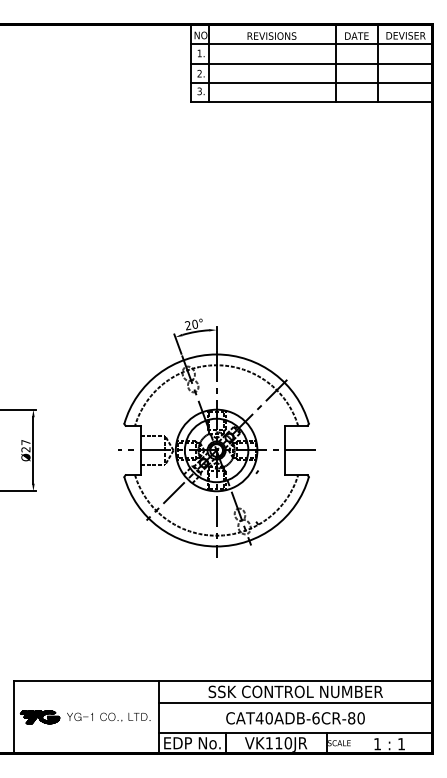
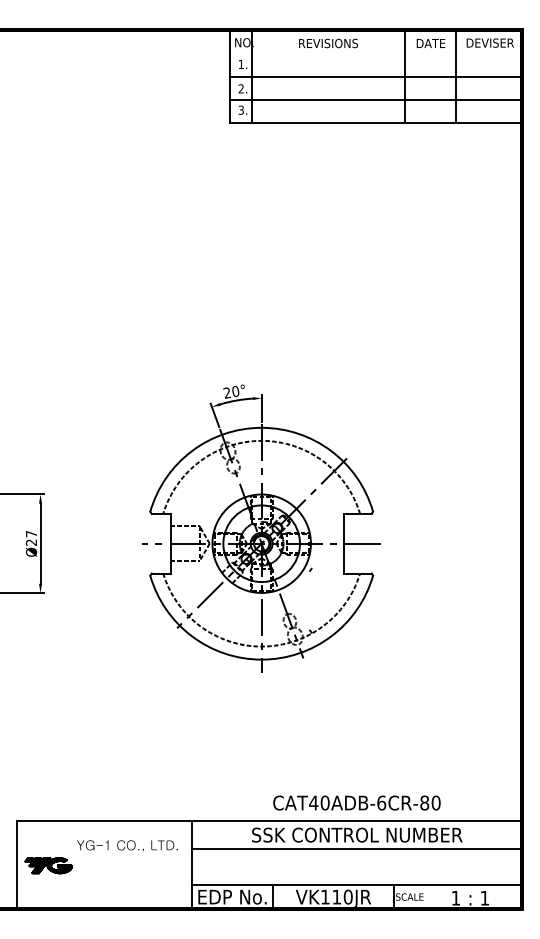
line: (310, 44) -> (375, 53), removed
text: (108, 717) -> (127, 845), moved
text: (295, 717) -> (356, 802), moved

